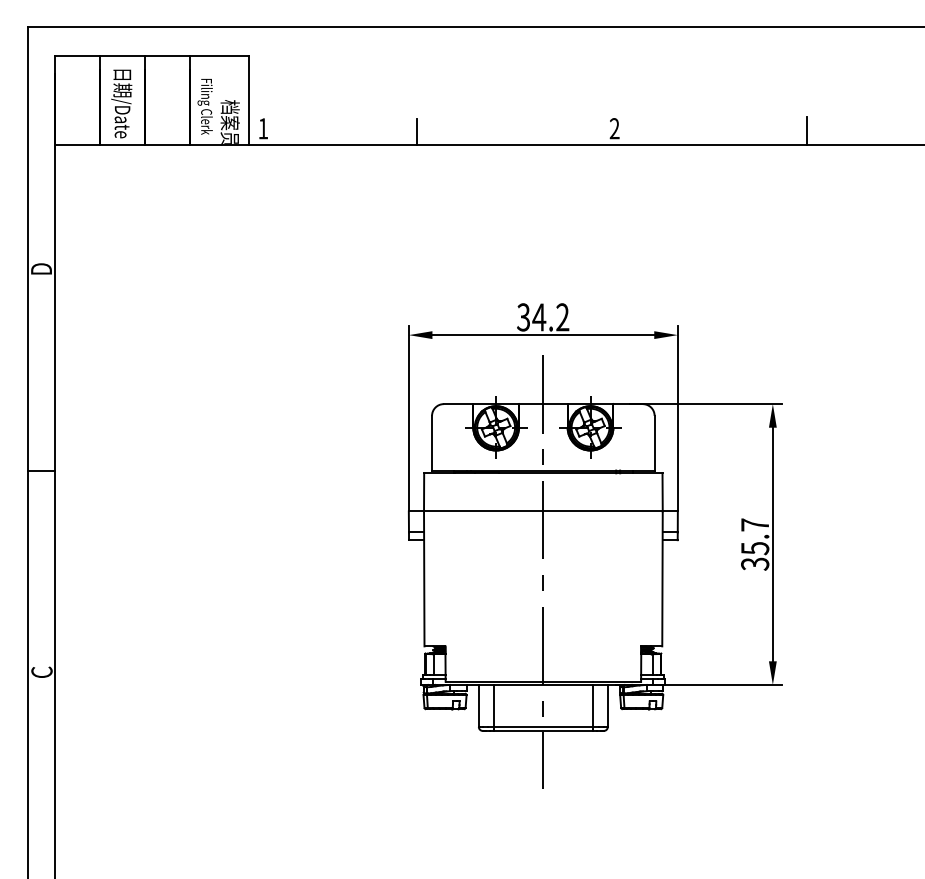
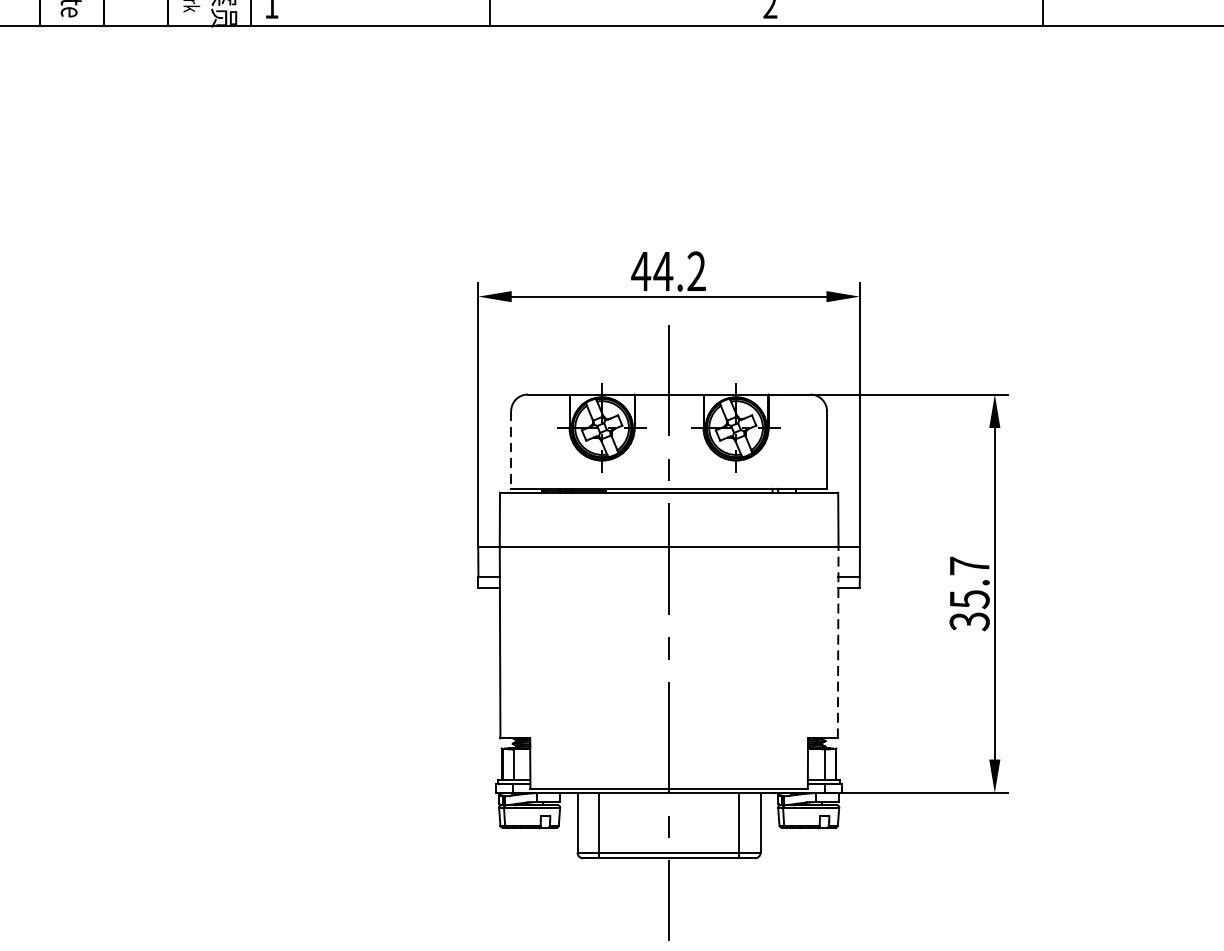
text: (523, 317) -> (640, 271), 34.2 -> 44.2
line: (432, 443) -> (511, 450), solid -> dashed
line: (662, 578) -> (838, 642), solid -> dashed

